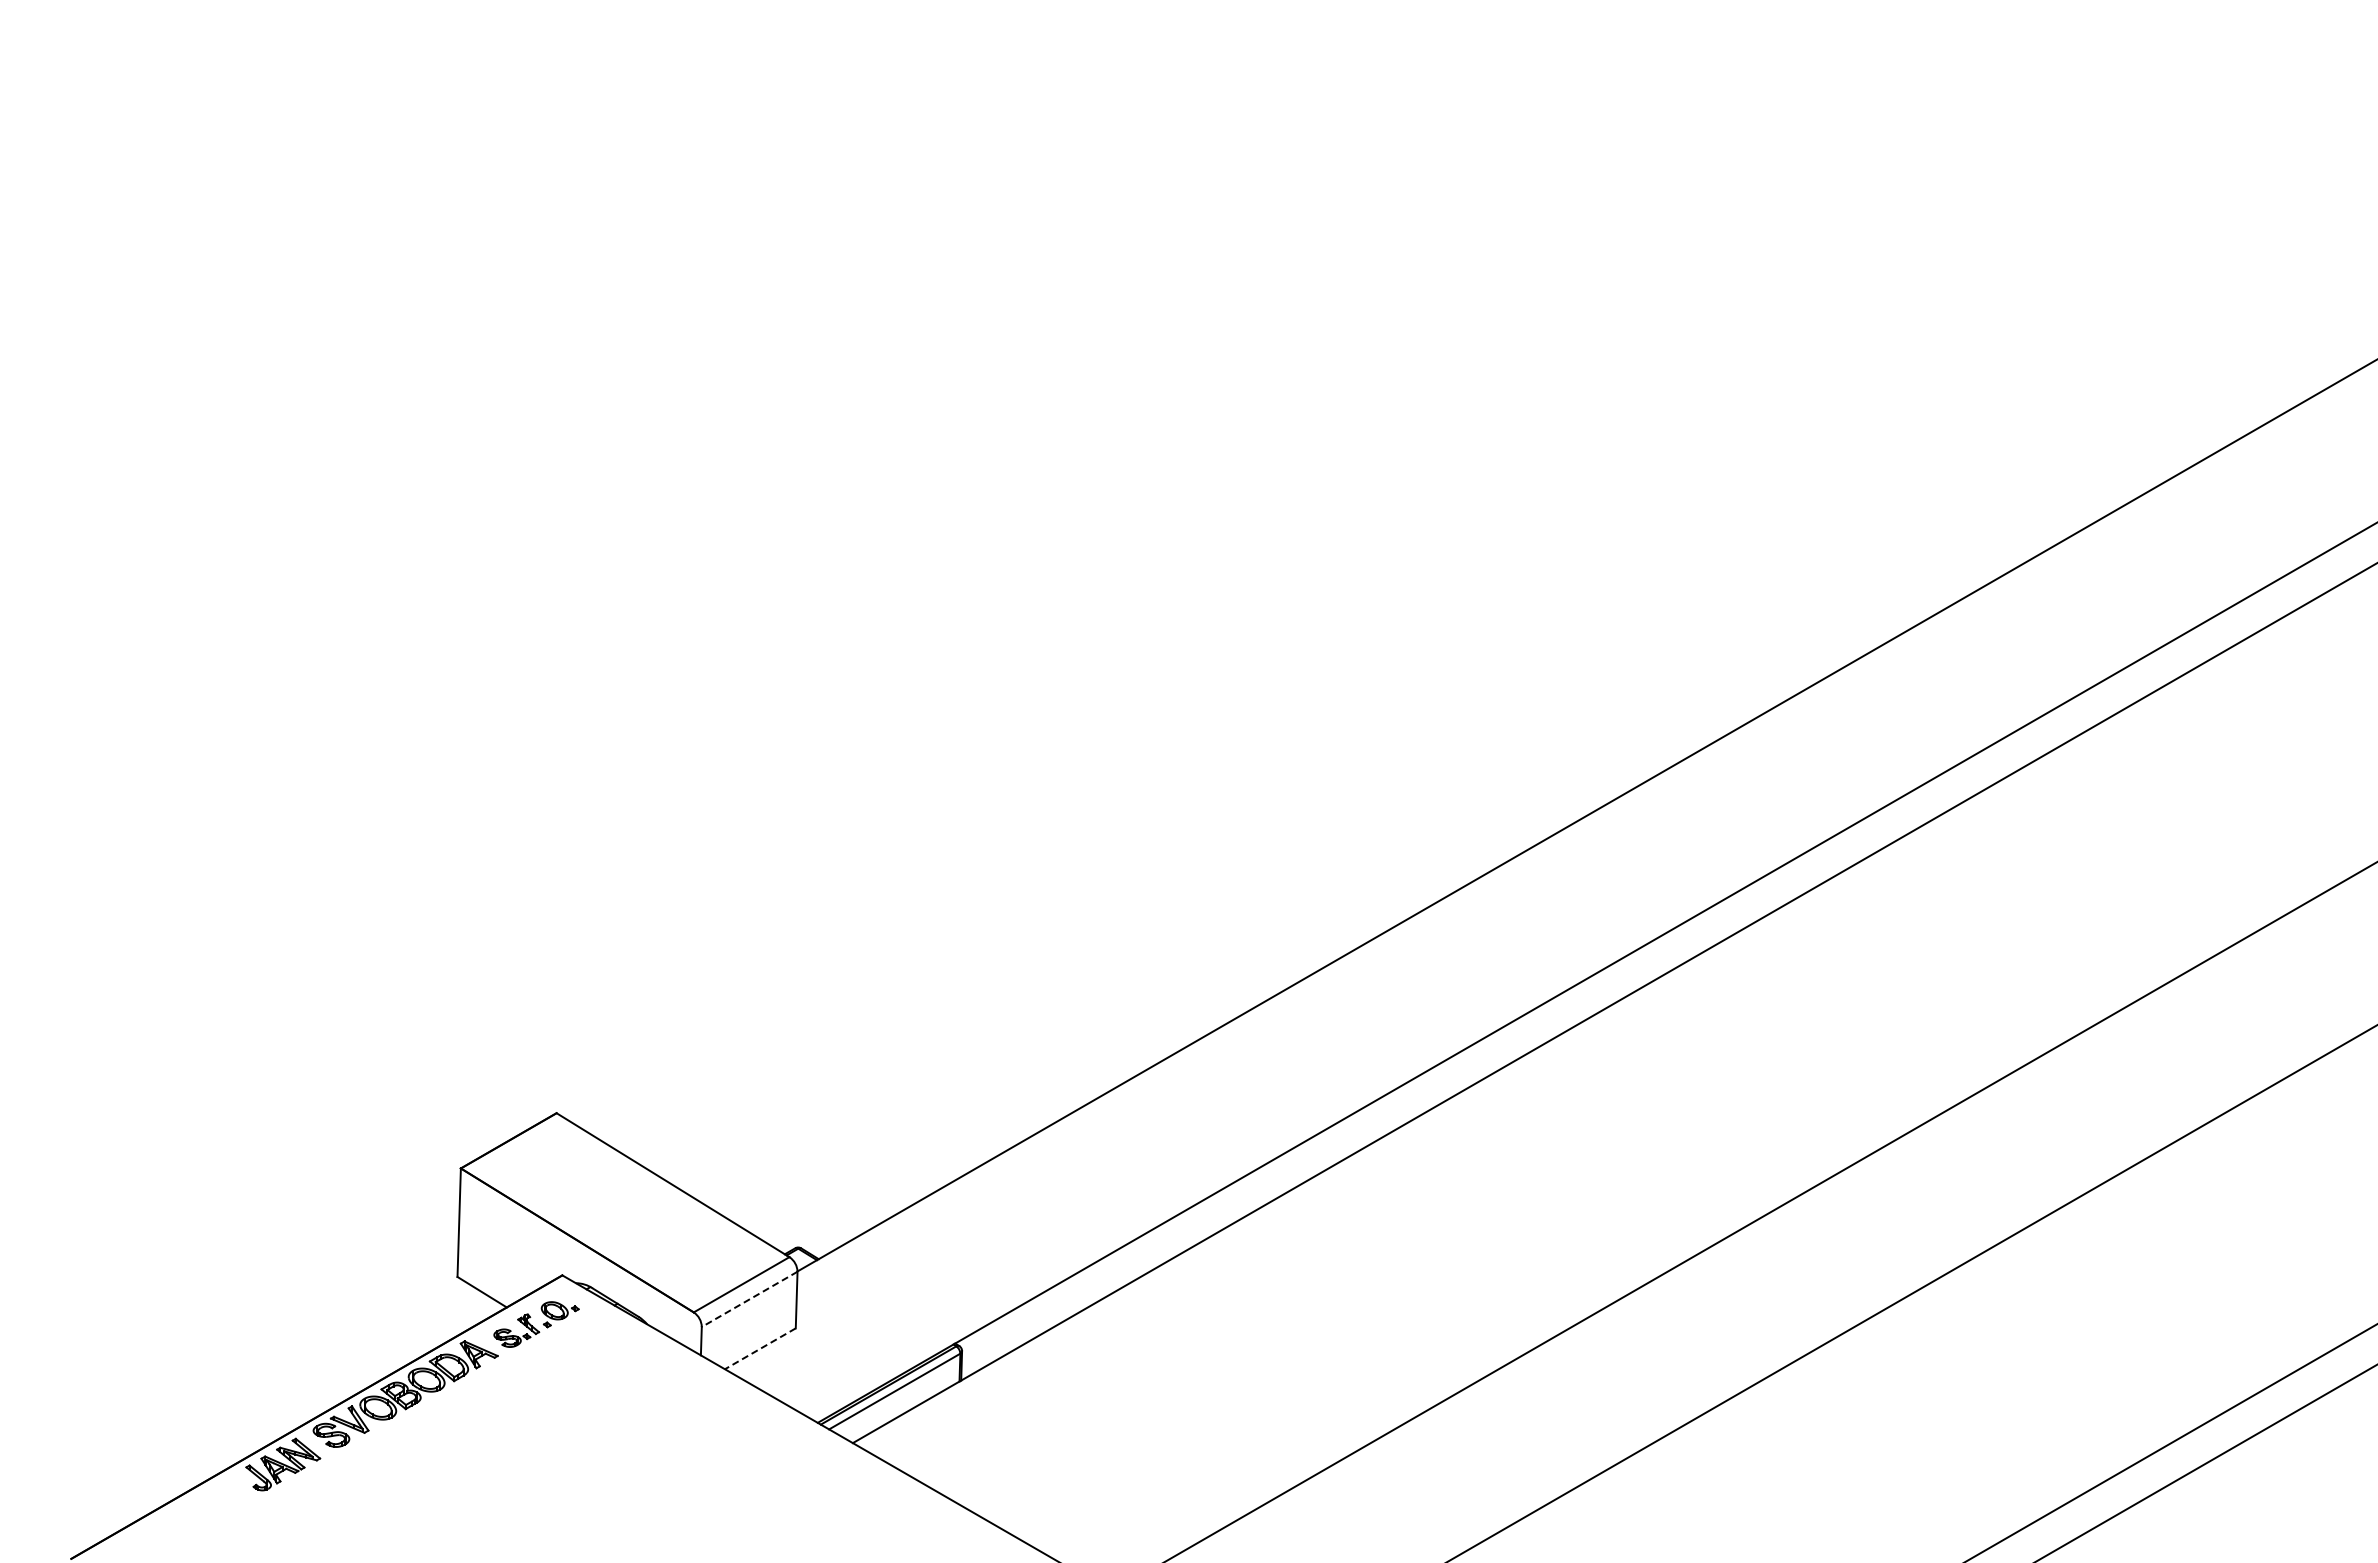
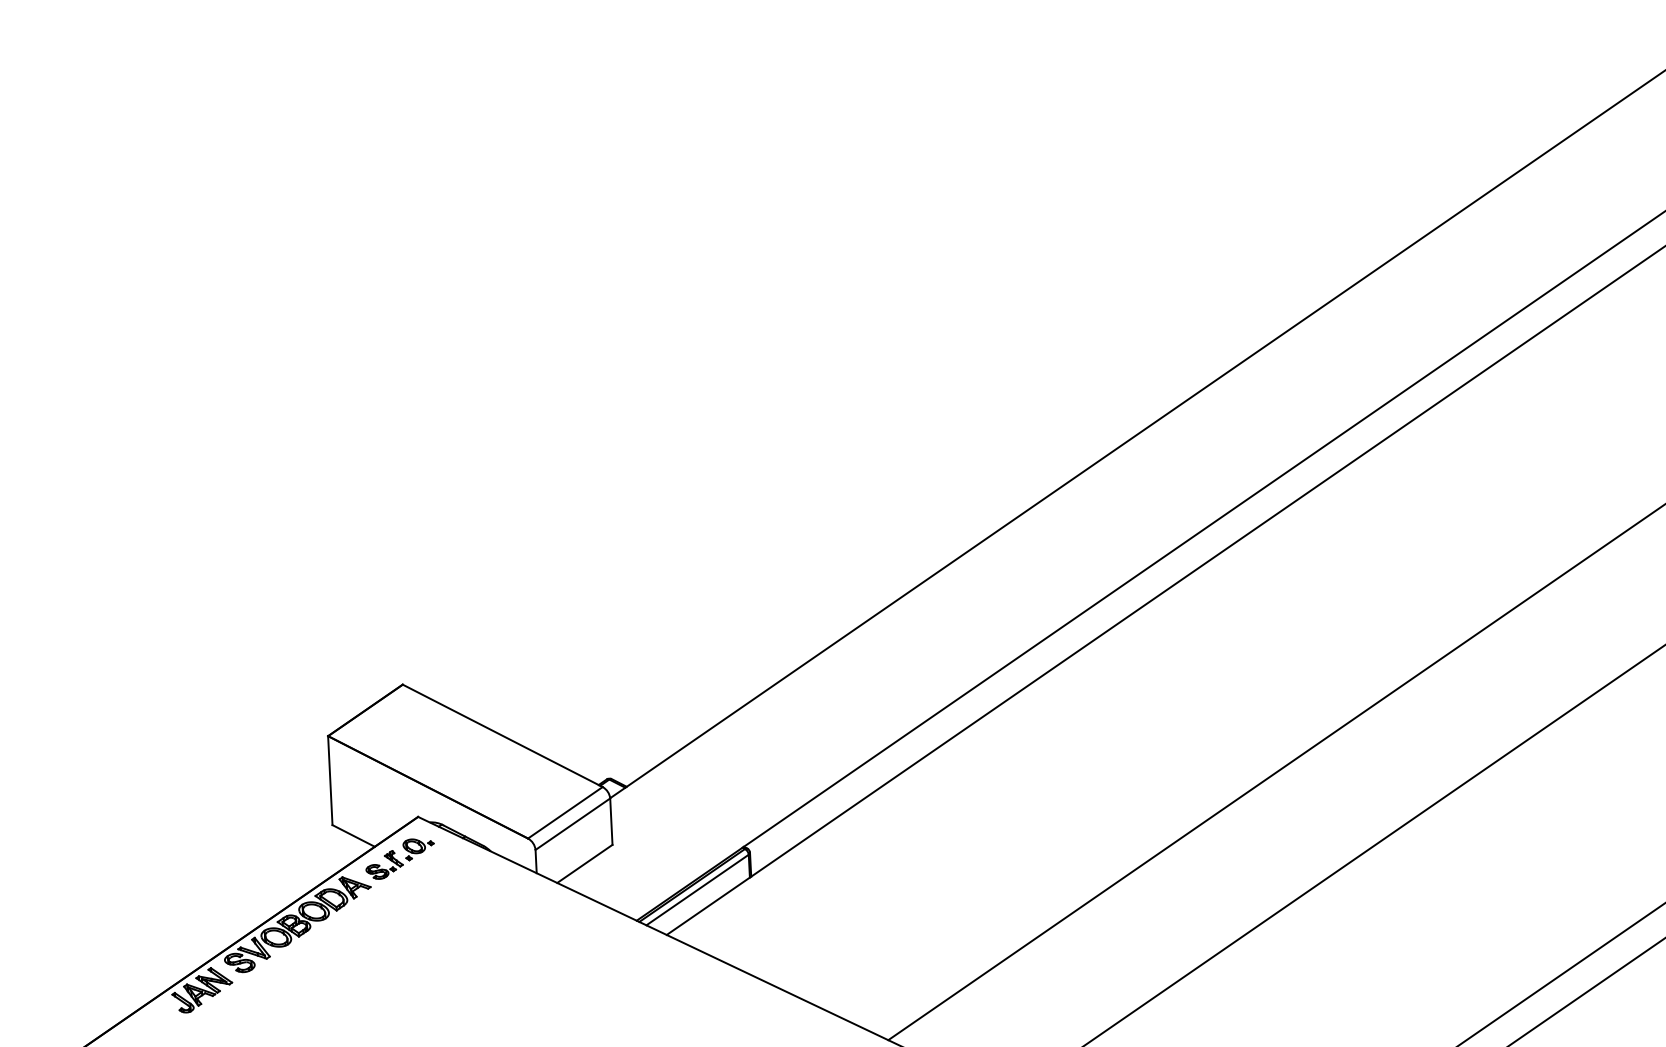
line: (749, 1299) -> (572, 824), dashed -> solid
line: (760, 1348) -> (584, 863), dashed -> solid

